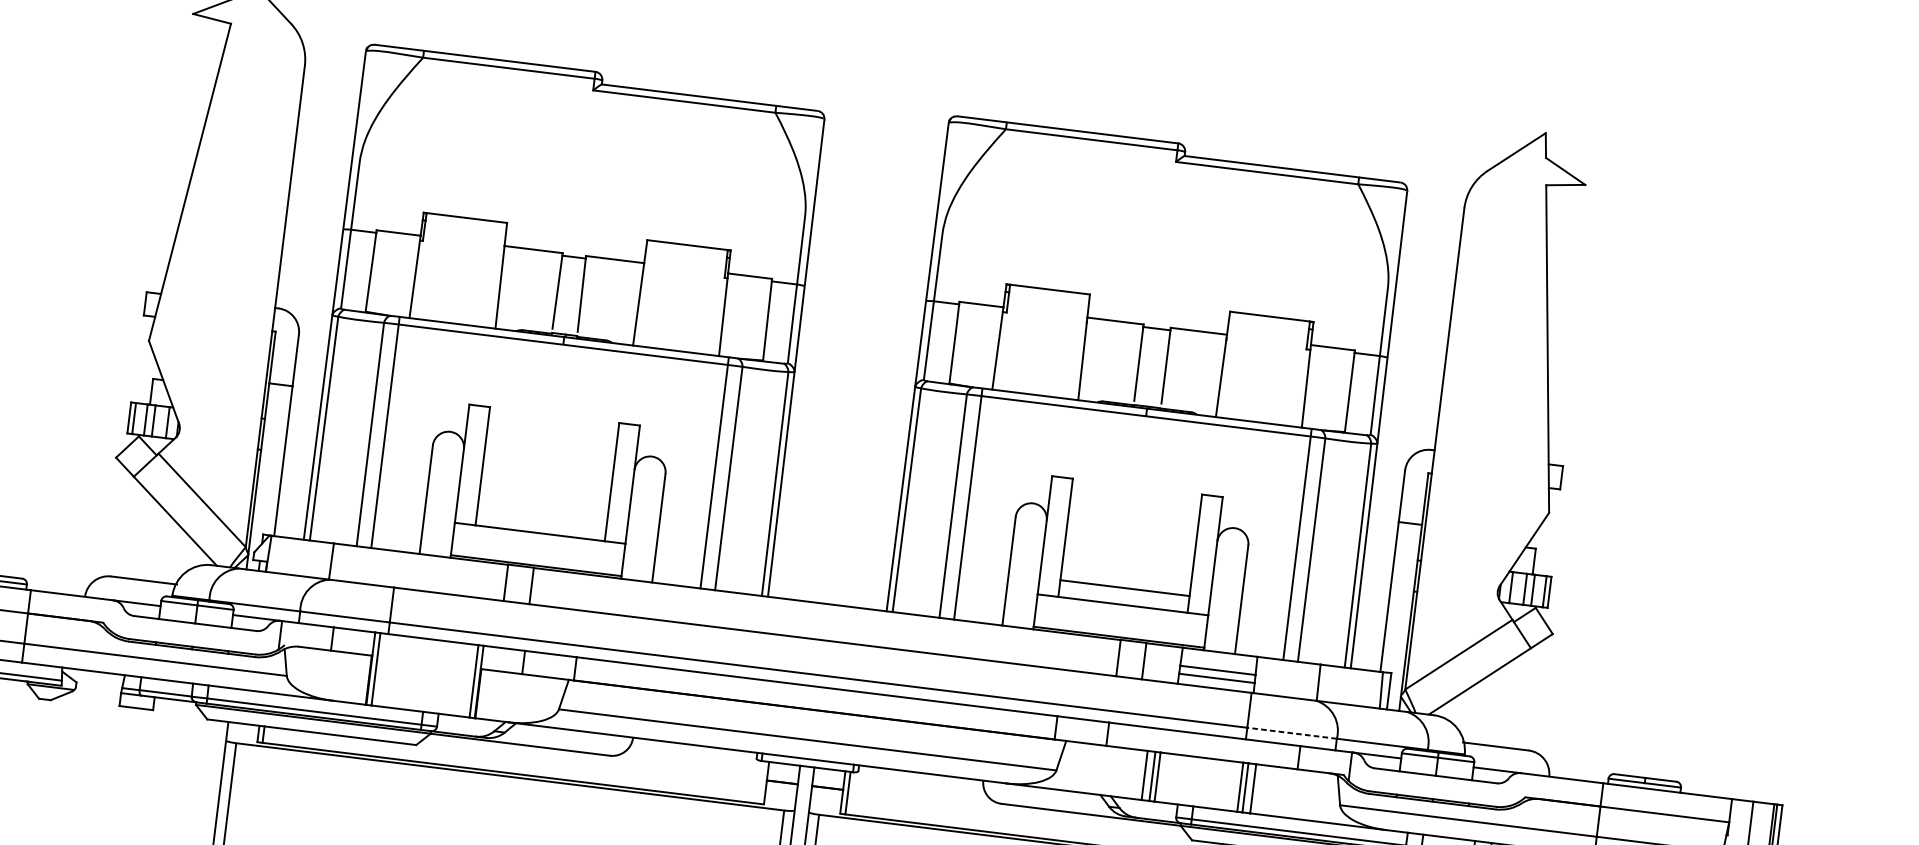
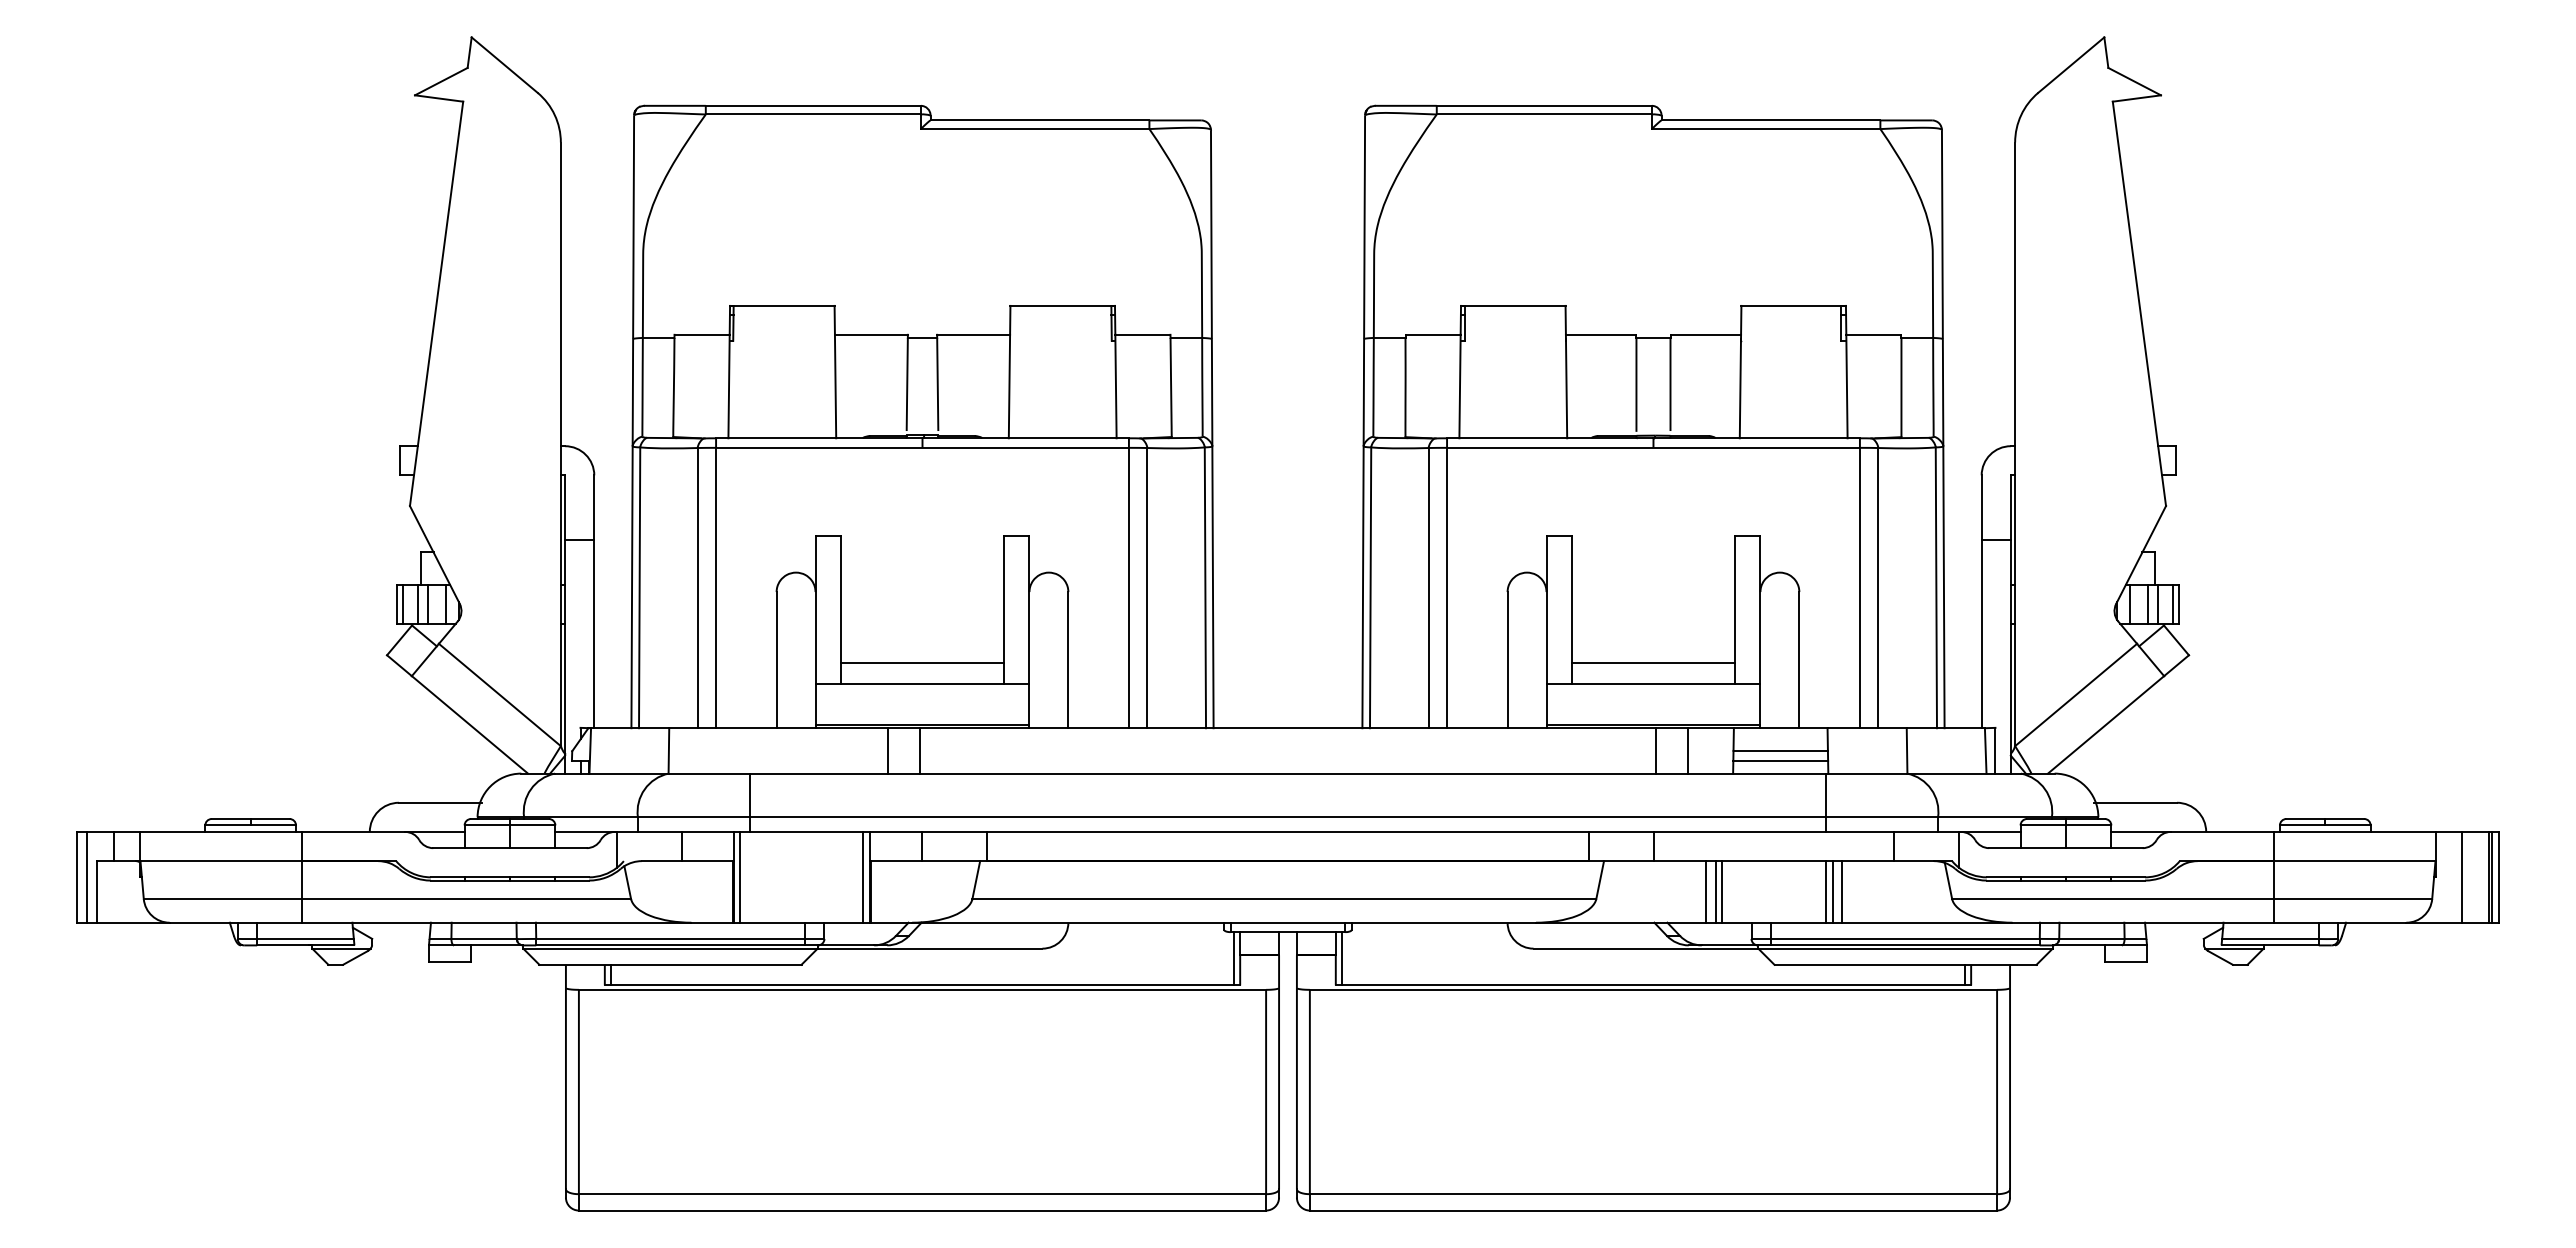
line: (542, 516) -> (922, 663), added
line: (1291, 733) -> (1881, 817), dashed -> solid
line: (761, 782) -> (1233, 958), added

